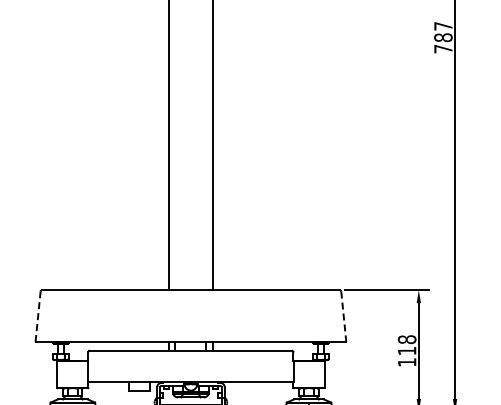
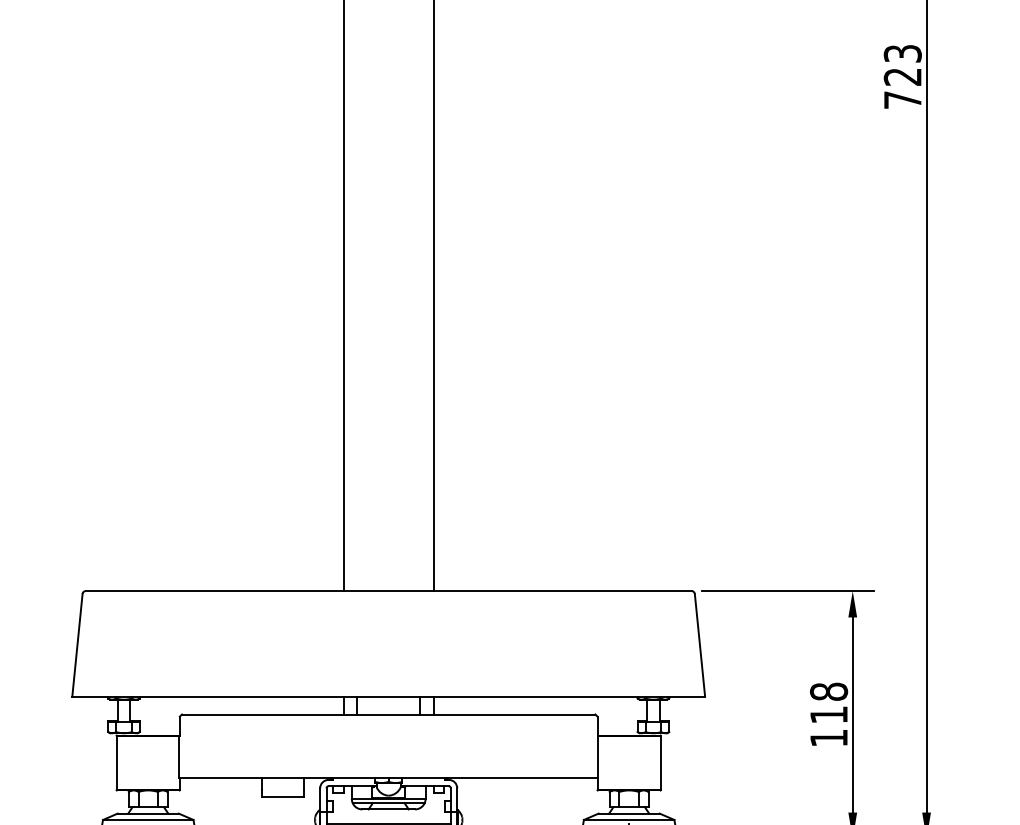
text: (443, 32) -> (903, 66), 787 -> 723
line: (38, 316) -> (78, 644), dashed -> solid
line: (343, 317) -> (699, 646), dashed -> solid

